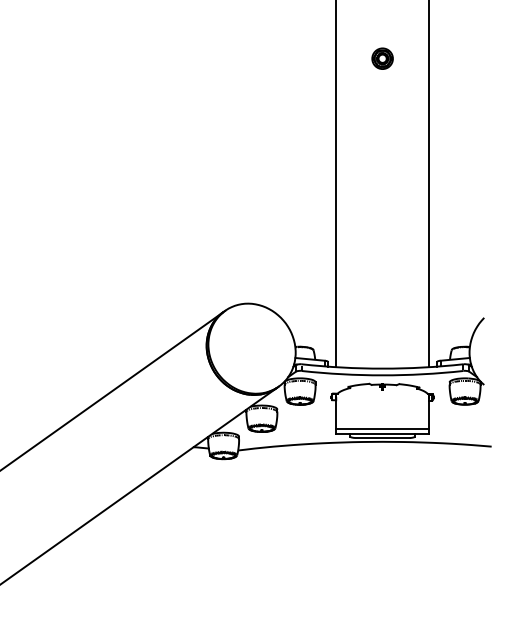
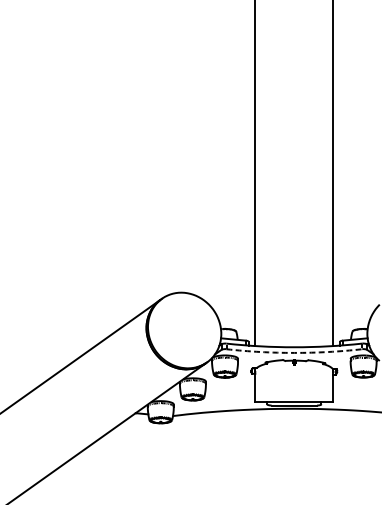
part: (382, 58) -> (294, 86), removed
arc: (382, 375) -> (294, 353), solid -> dashed
line: (382, 428) -> (294, 397), removed

